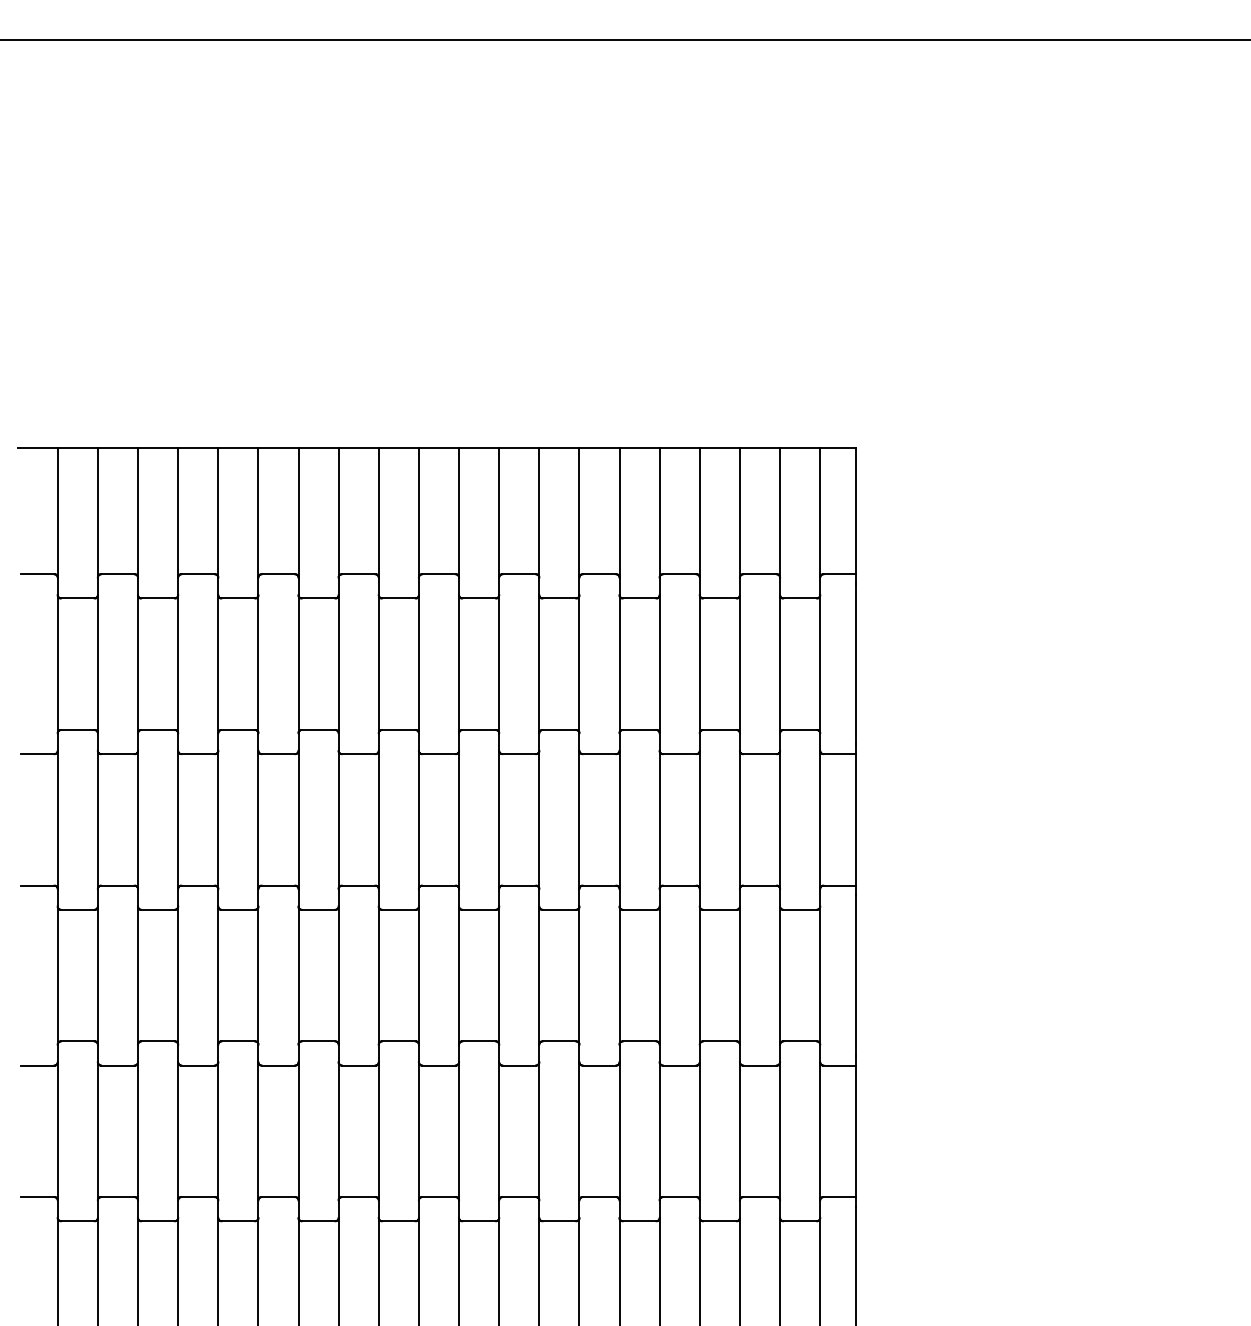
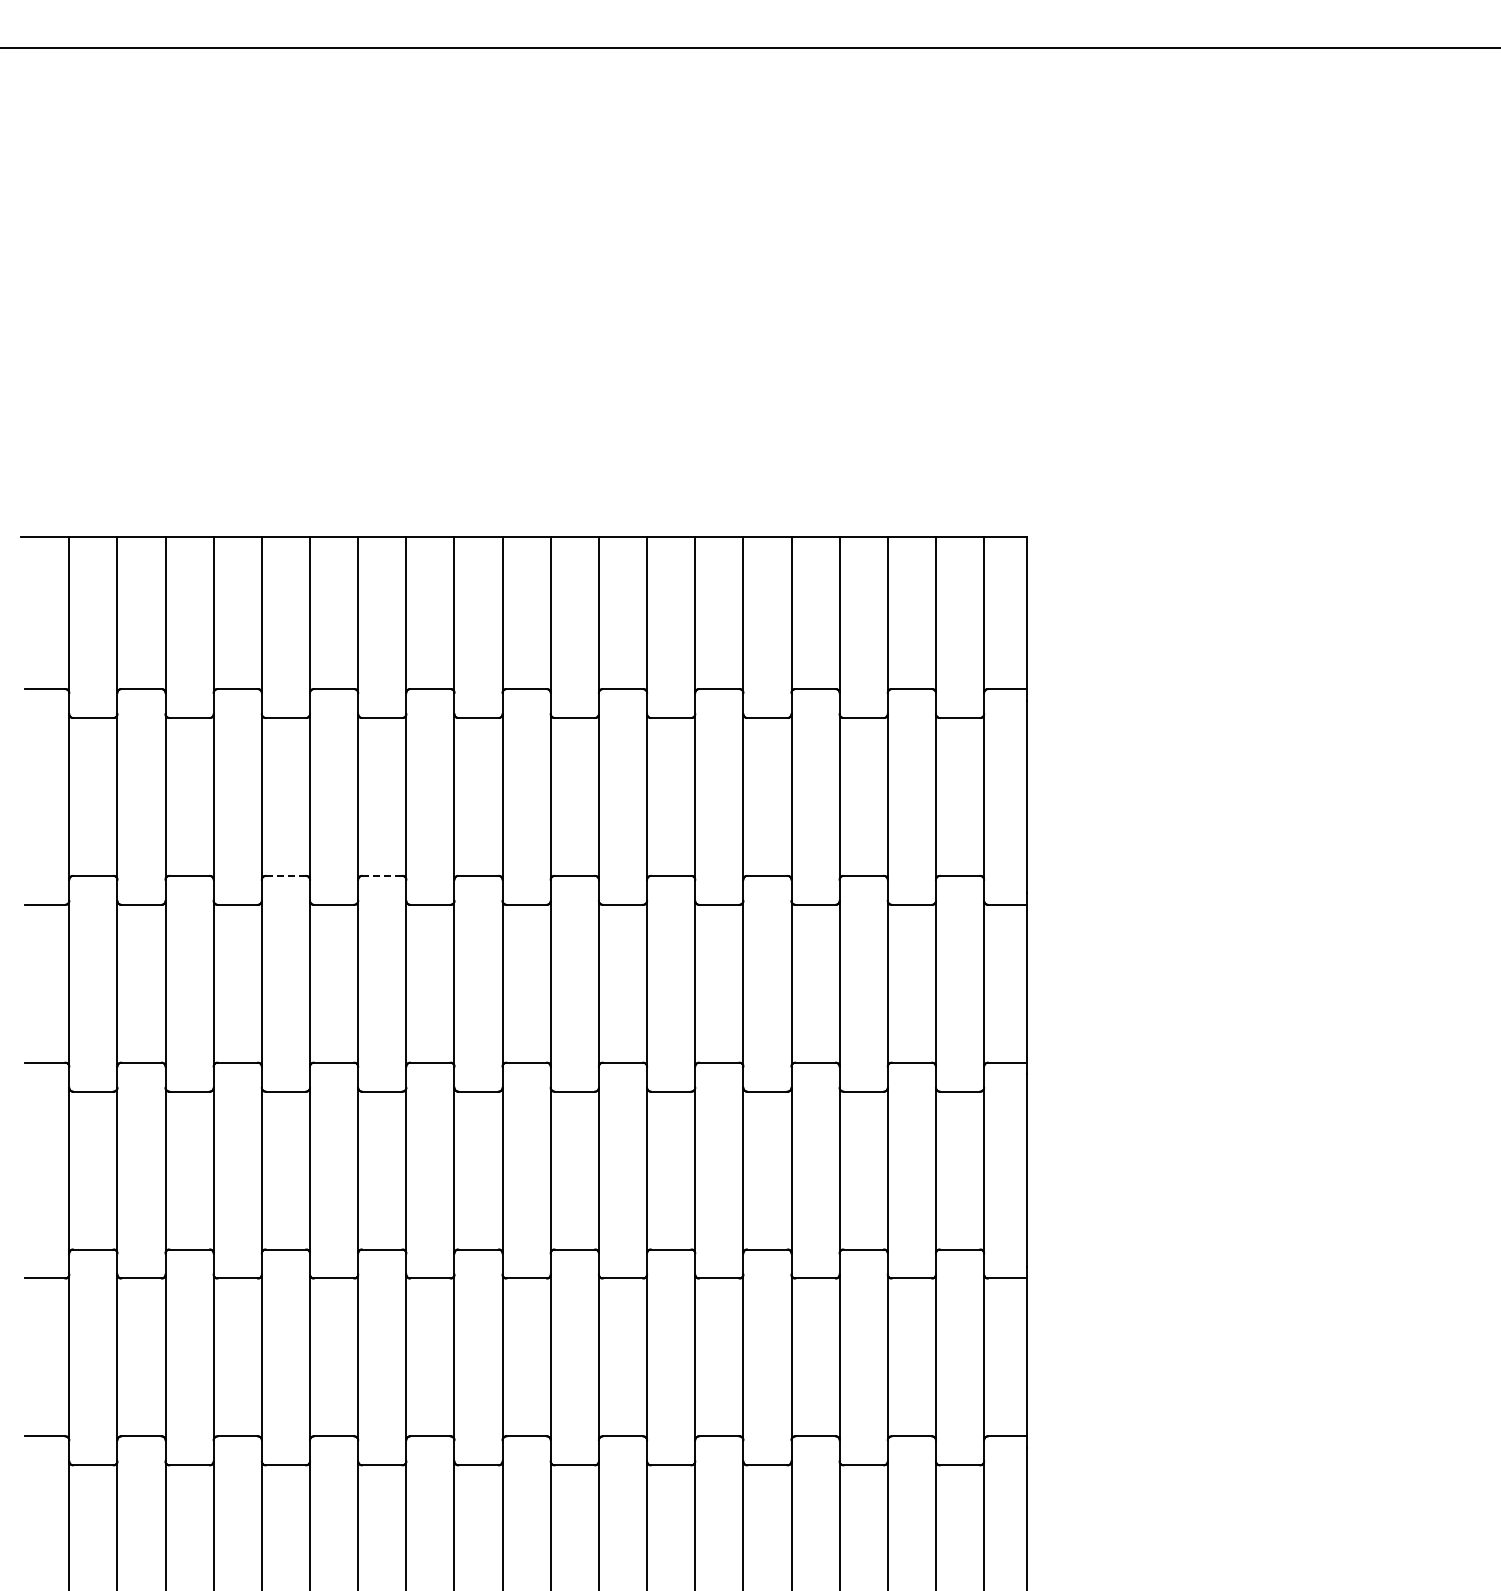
line: (237, 729) -> (285, 875), solid -> dashed
line: (317, 729) -> (381, 875), solid -> dashed

